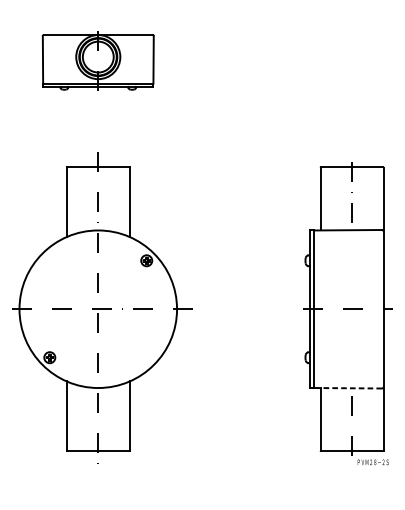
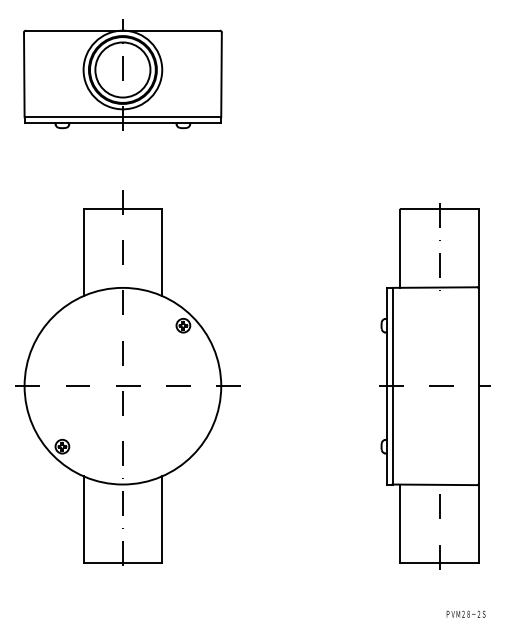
part: (97, 59) -> (122, 74), size x1.43
line: (347, 387) -> (434, 484), dashed -> solid
text: (372, 461) -> (465, 613), moved

